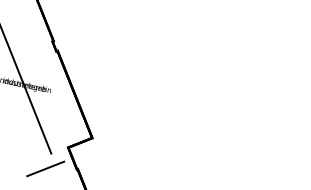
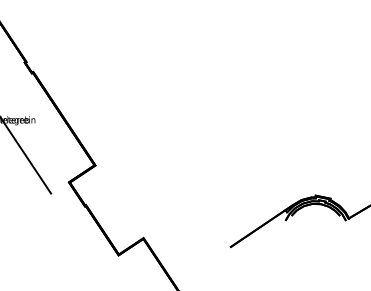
line: (45, 168) -> (48, 212), removed

